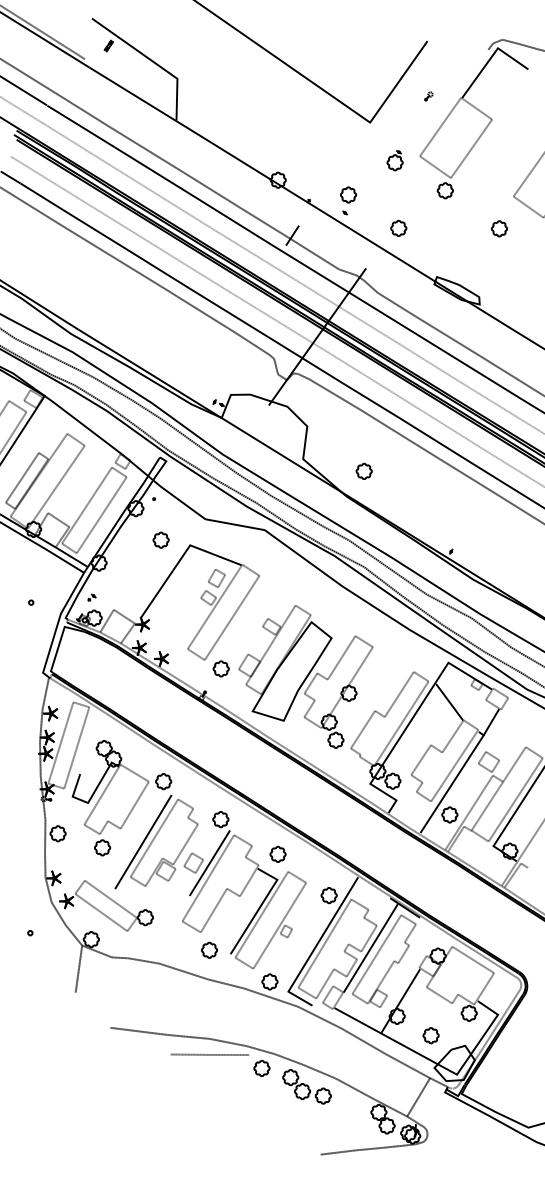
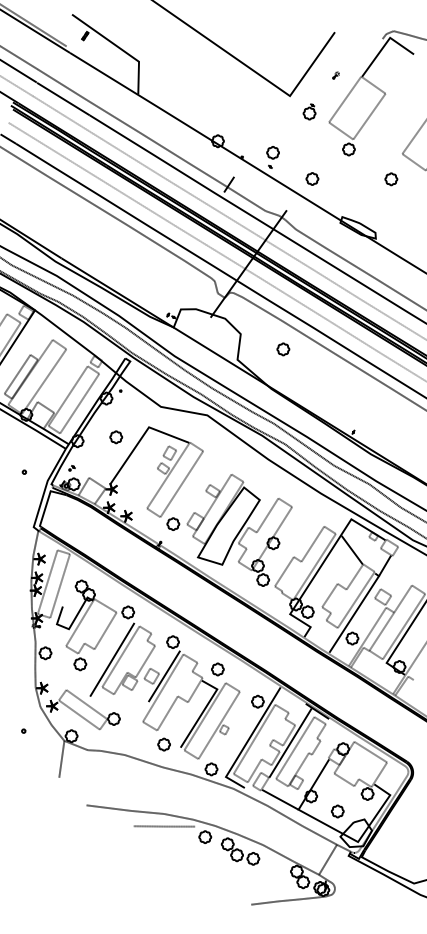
part: (395, 160) -> (309, 111), moved
part: (364, 471) -> (283, 349), moved
part: (161, 540) -> (116, 437), moved

